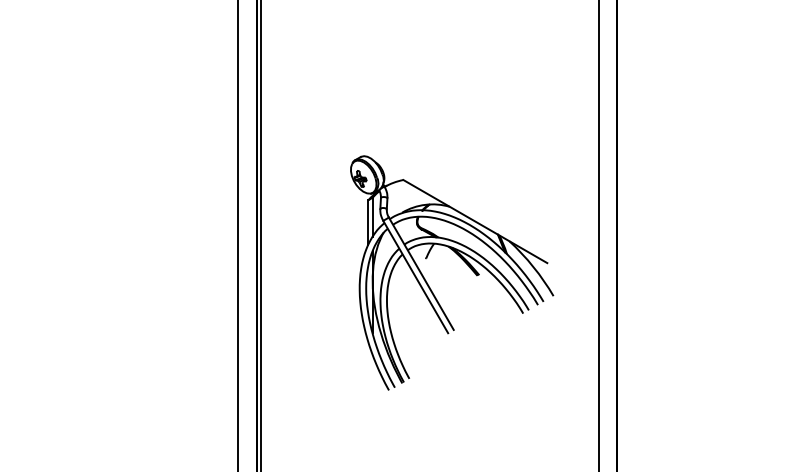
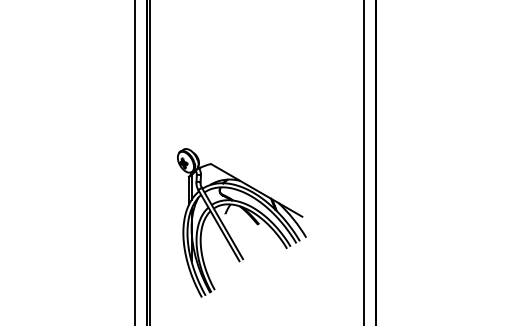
part: (462, 261) -> (248, 215), moved

